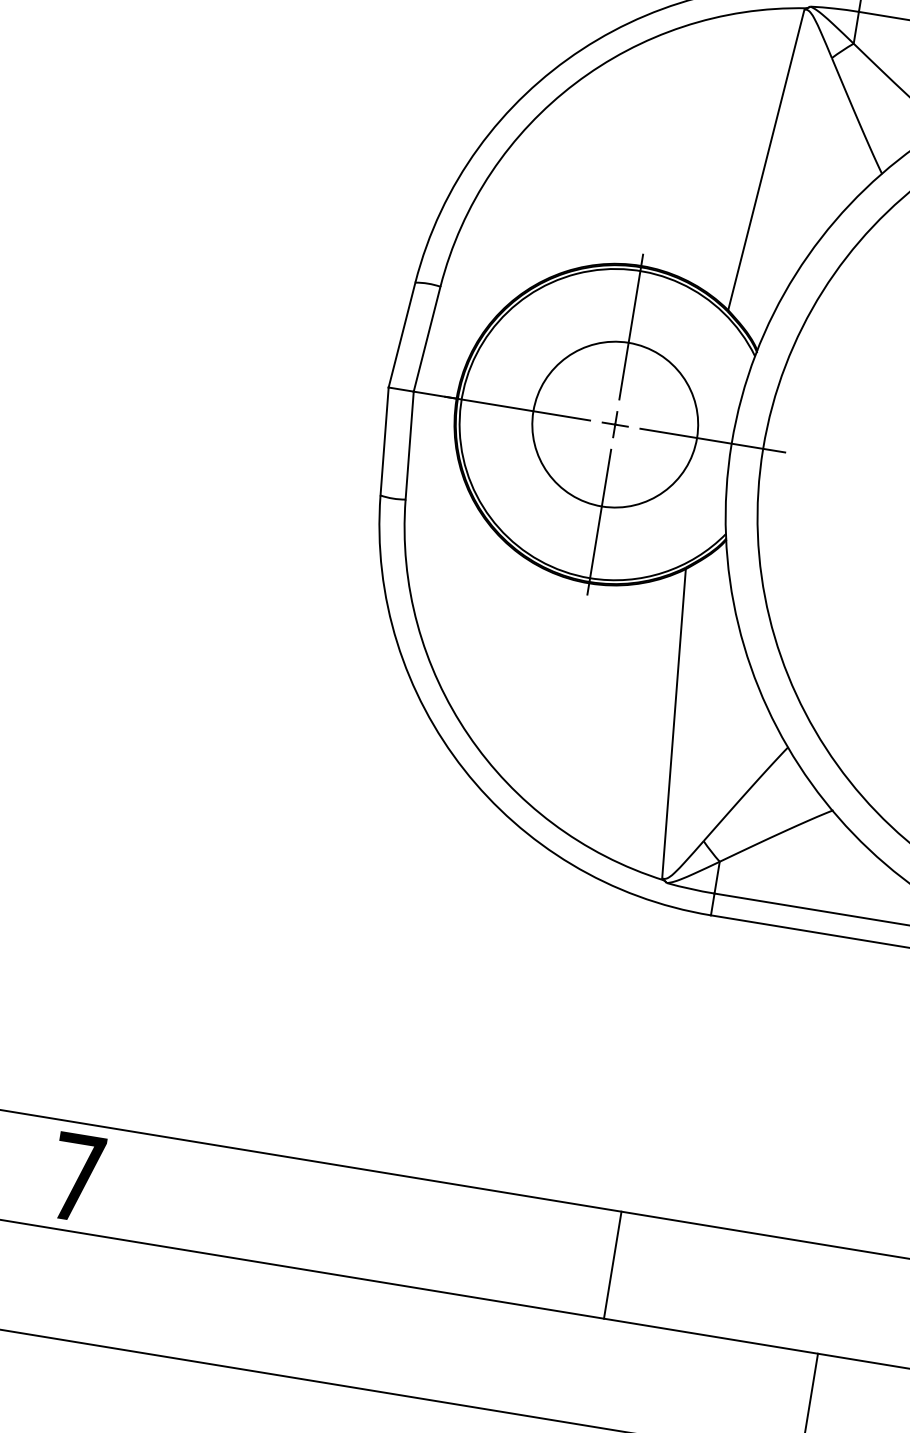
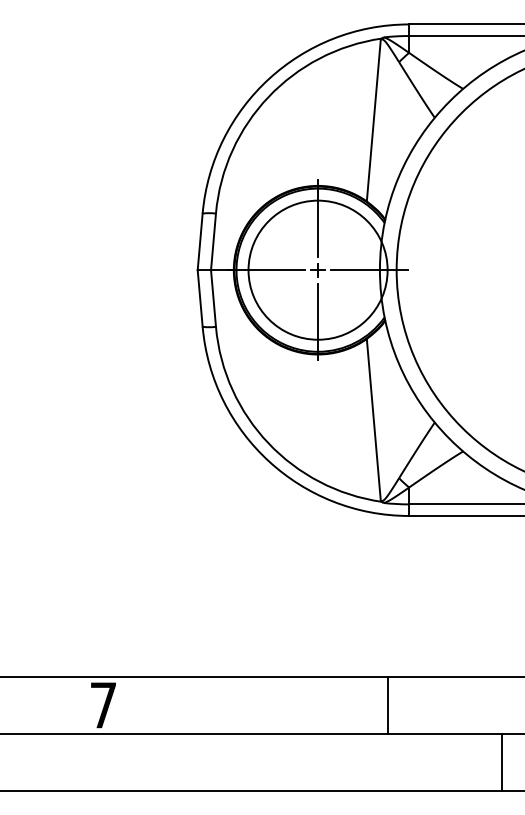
circle: (614, 423) -> (317, 269), size x1.6

